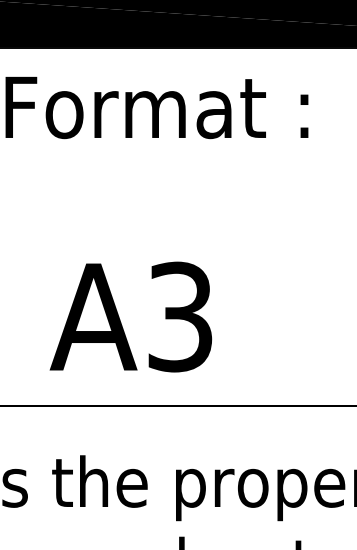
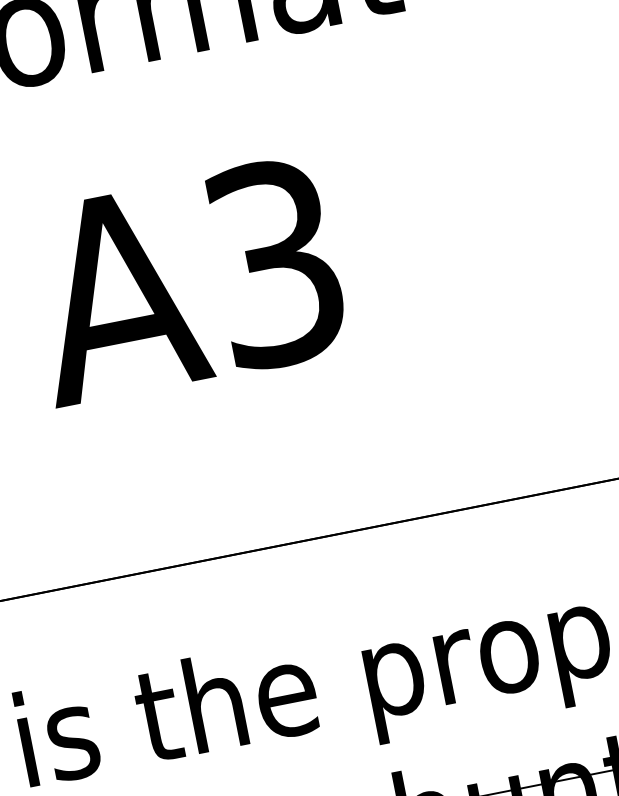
text: (130, 316) -> (184, 280), moved

